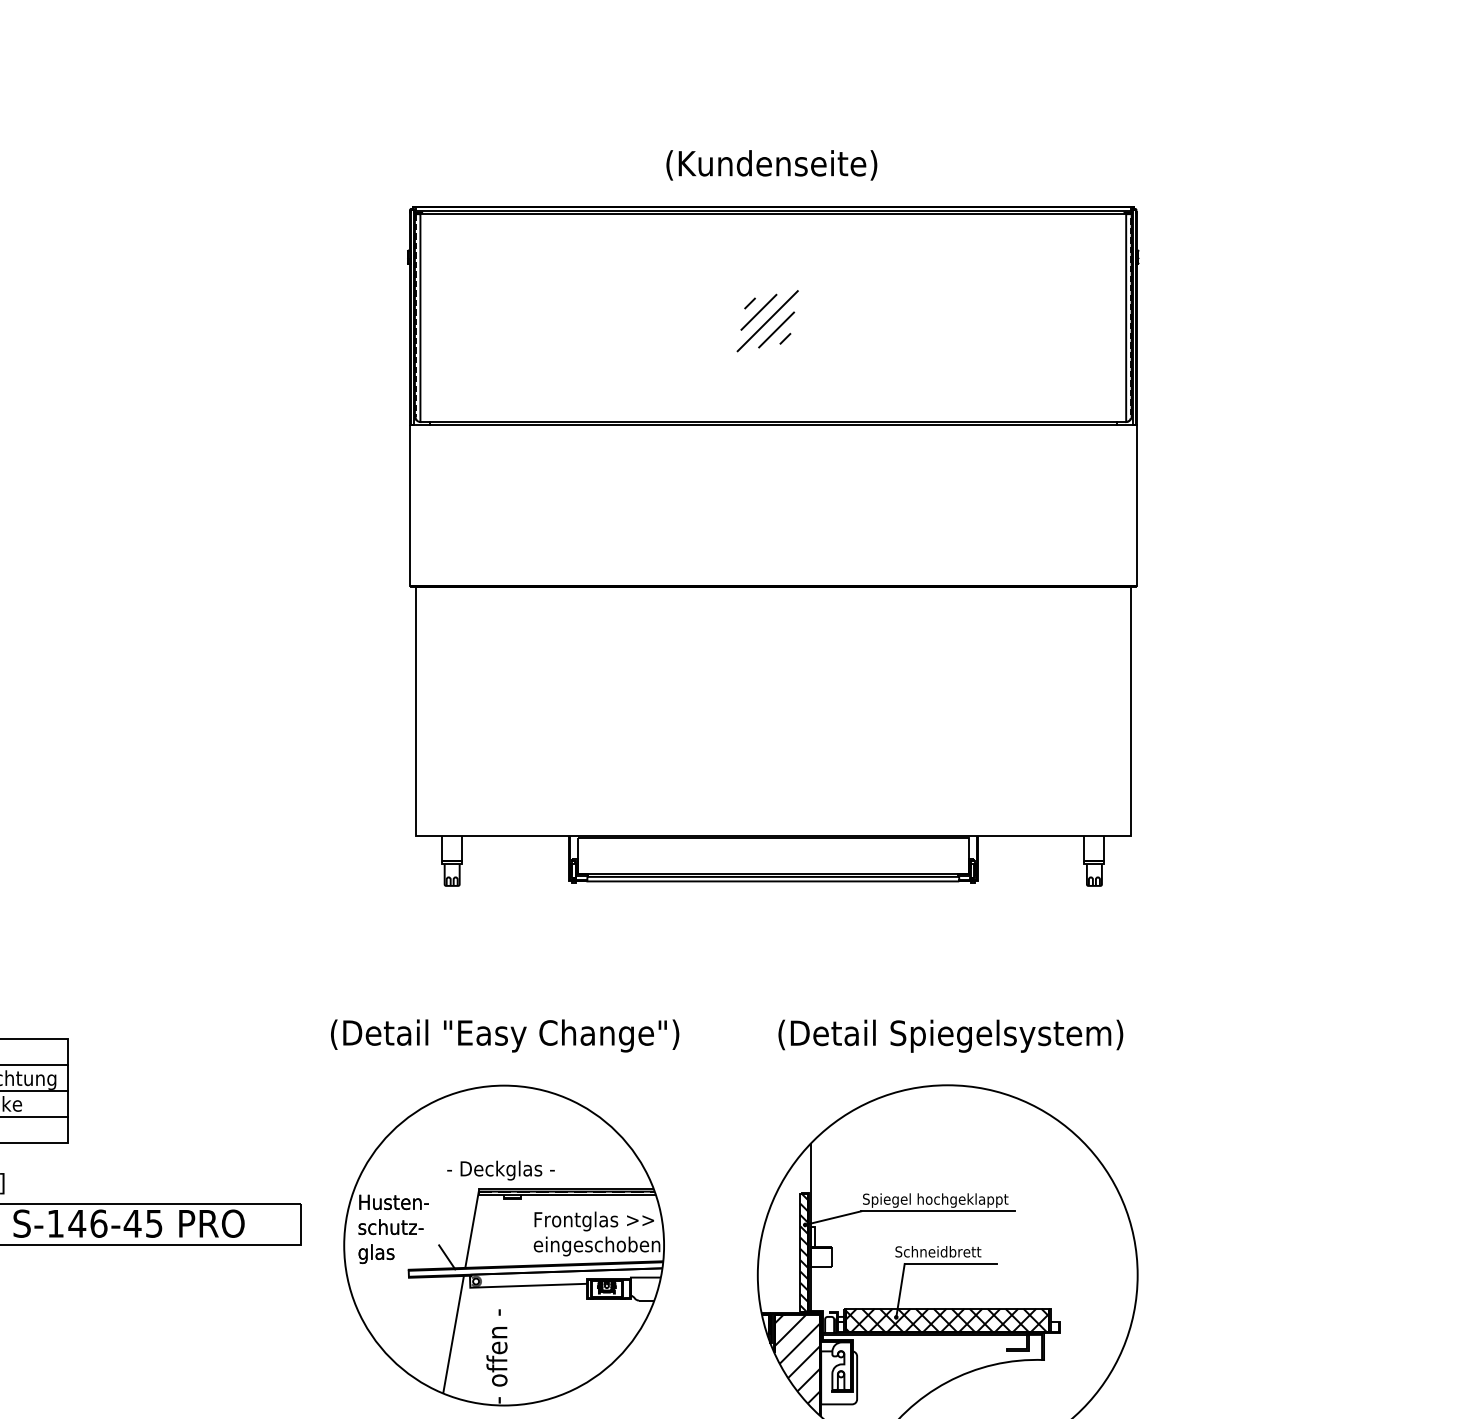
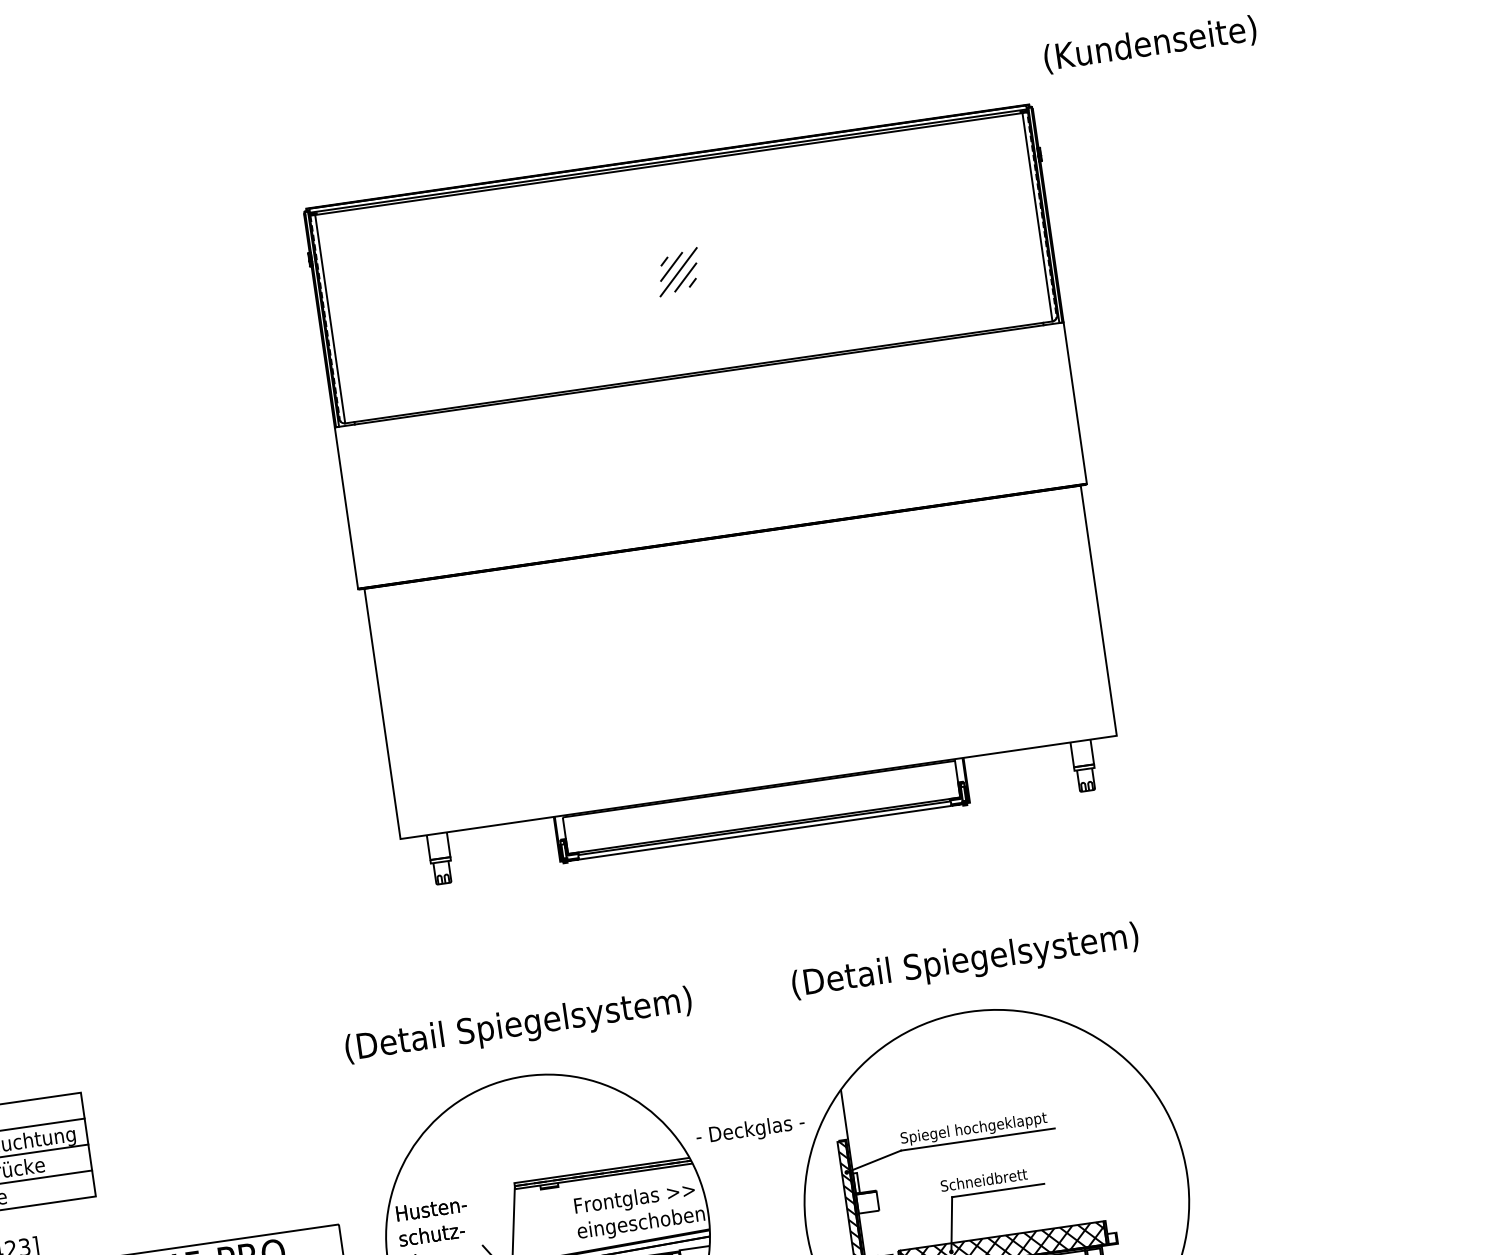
text: (771, 165) -> (1150, 44), moved
part: (767, 321) -> (678, 272), size x0.7
text: (505, 1035) -> (519, 1025), (Detail "Easy Change") -> (Detail Spiegelsystem)
text: (500, 1170) -> (750, 1130), moved

